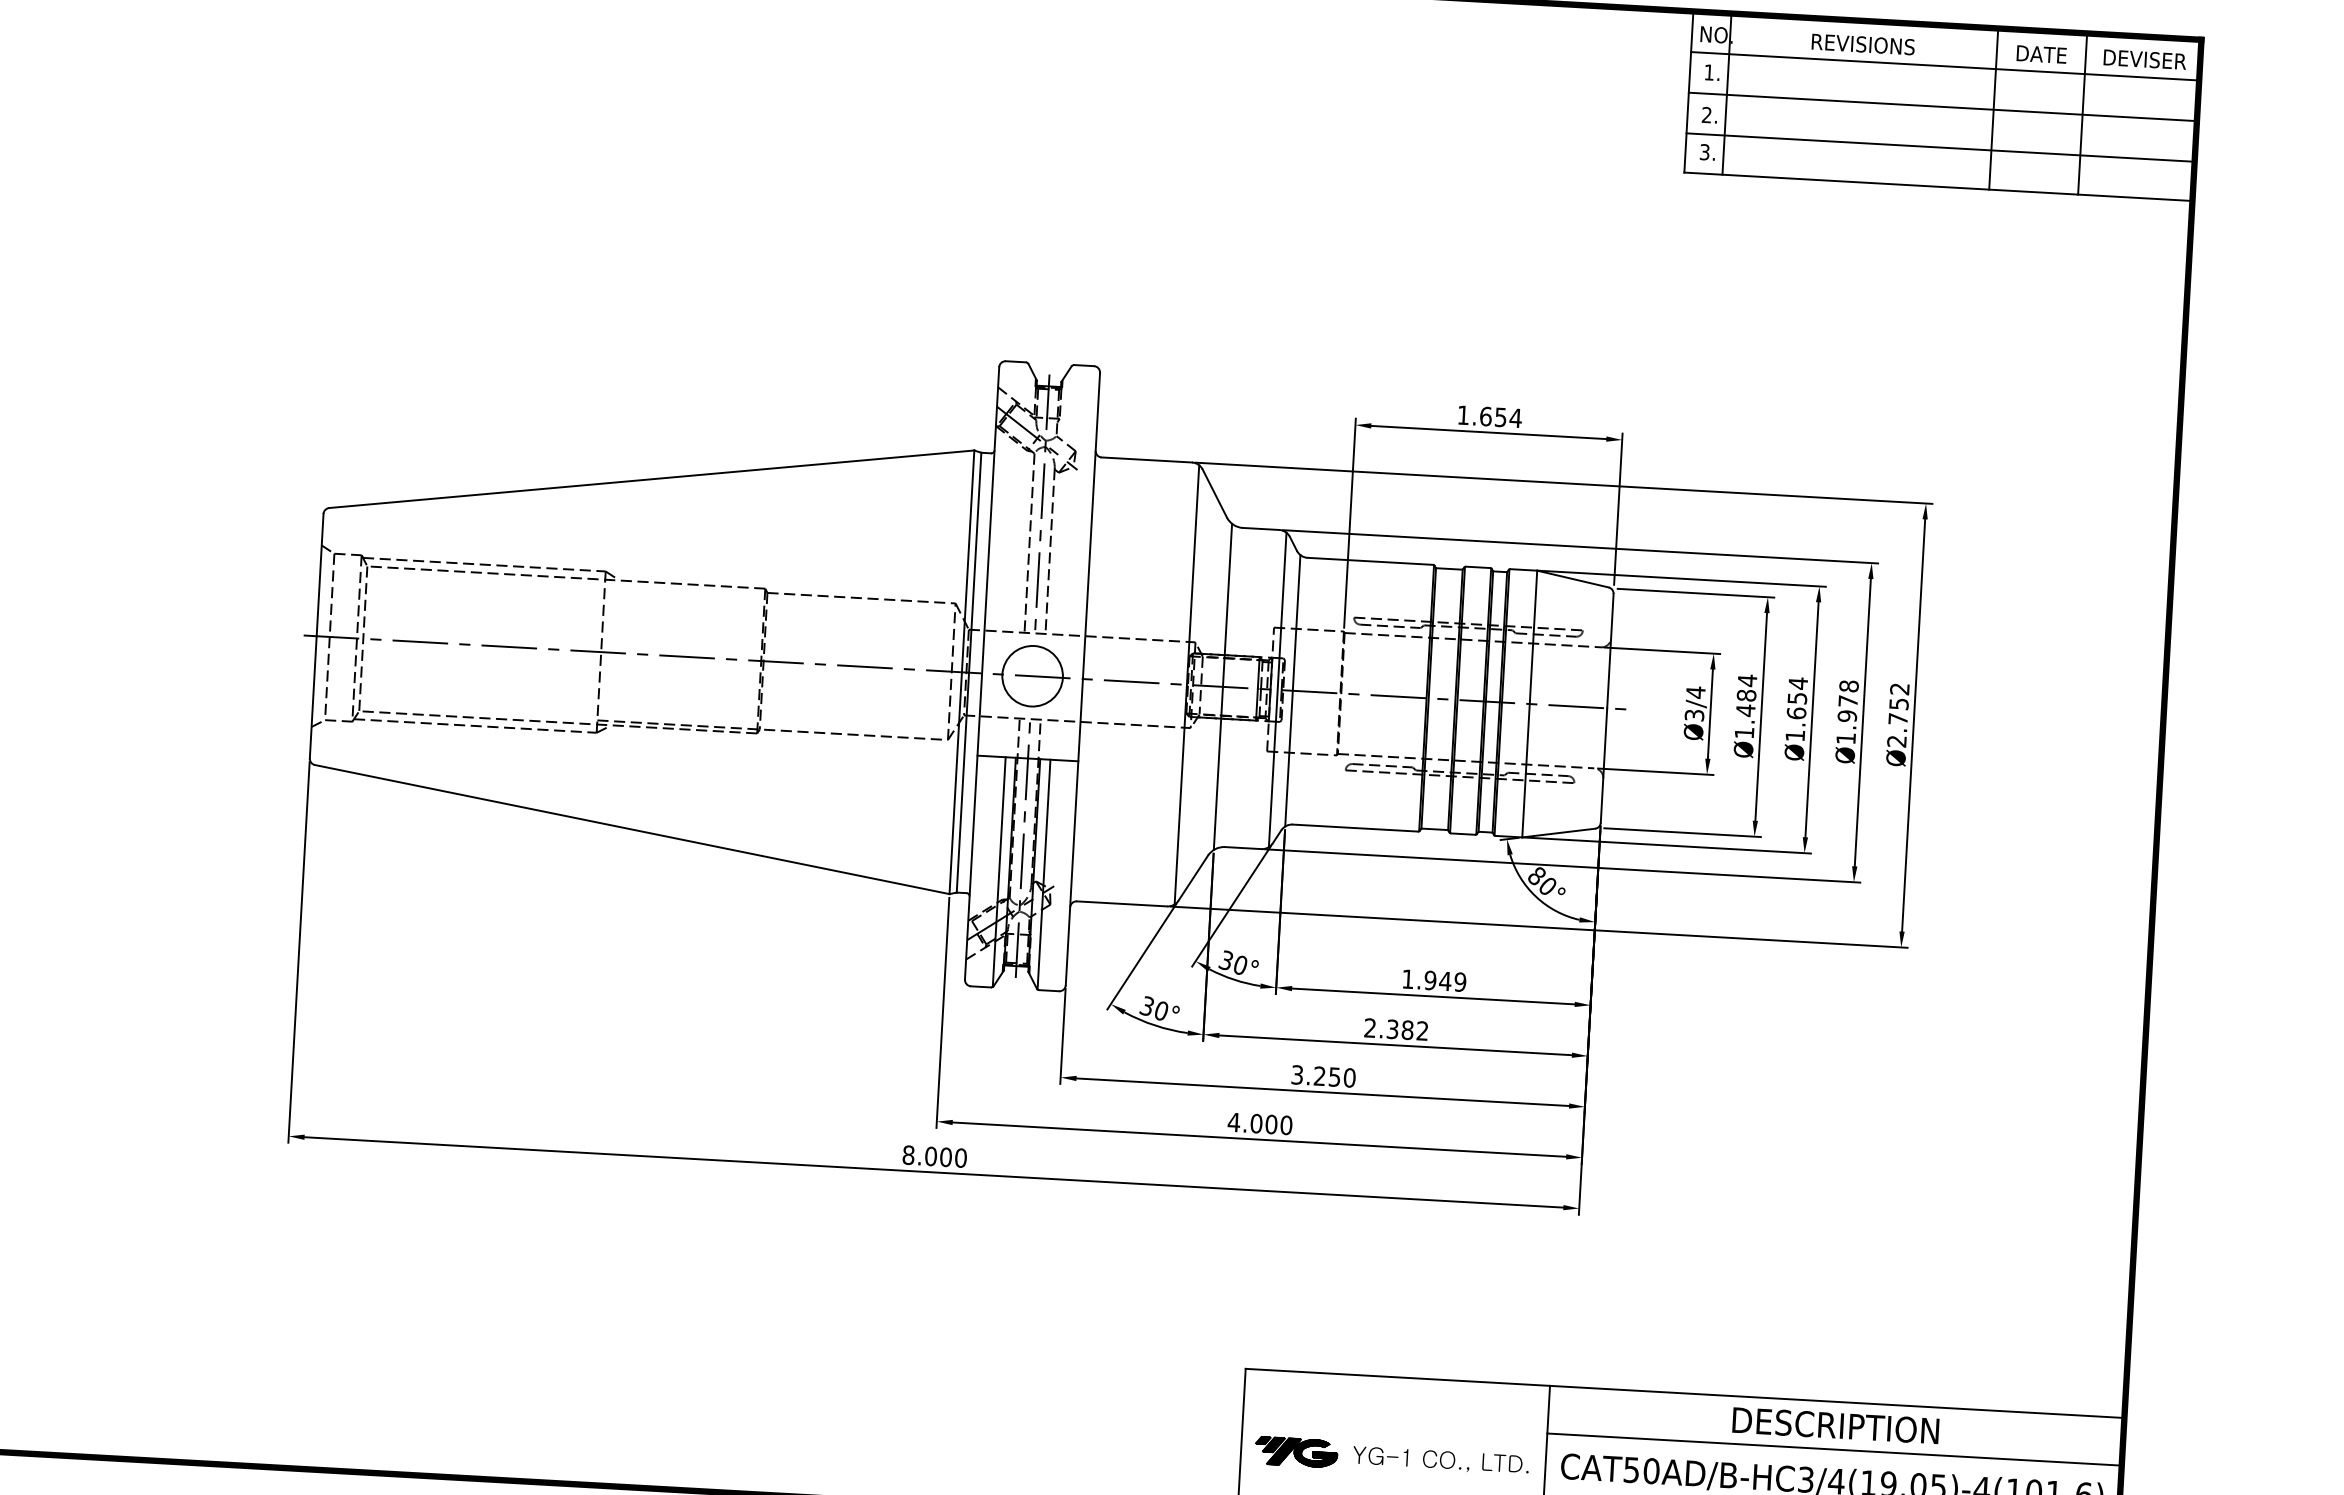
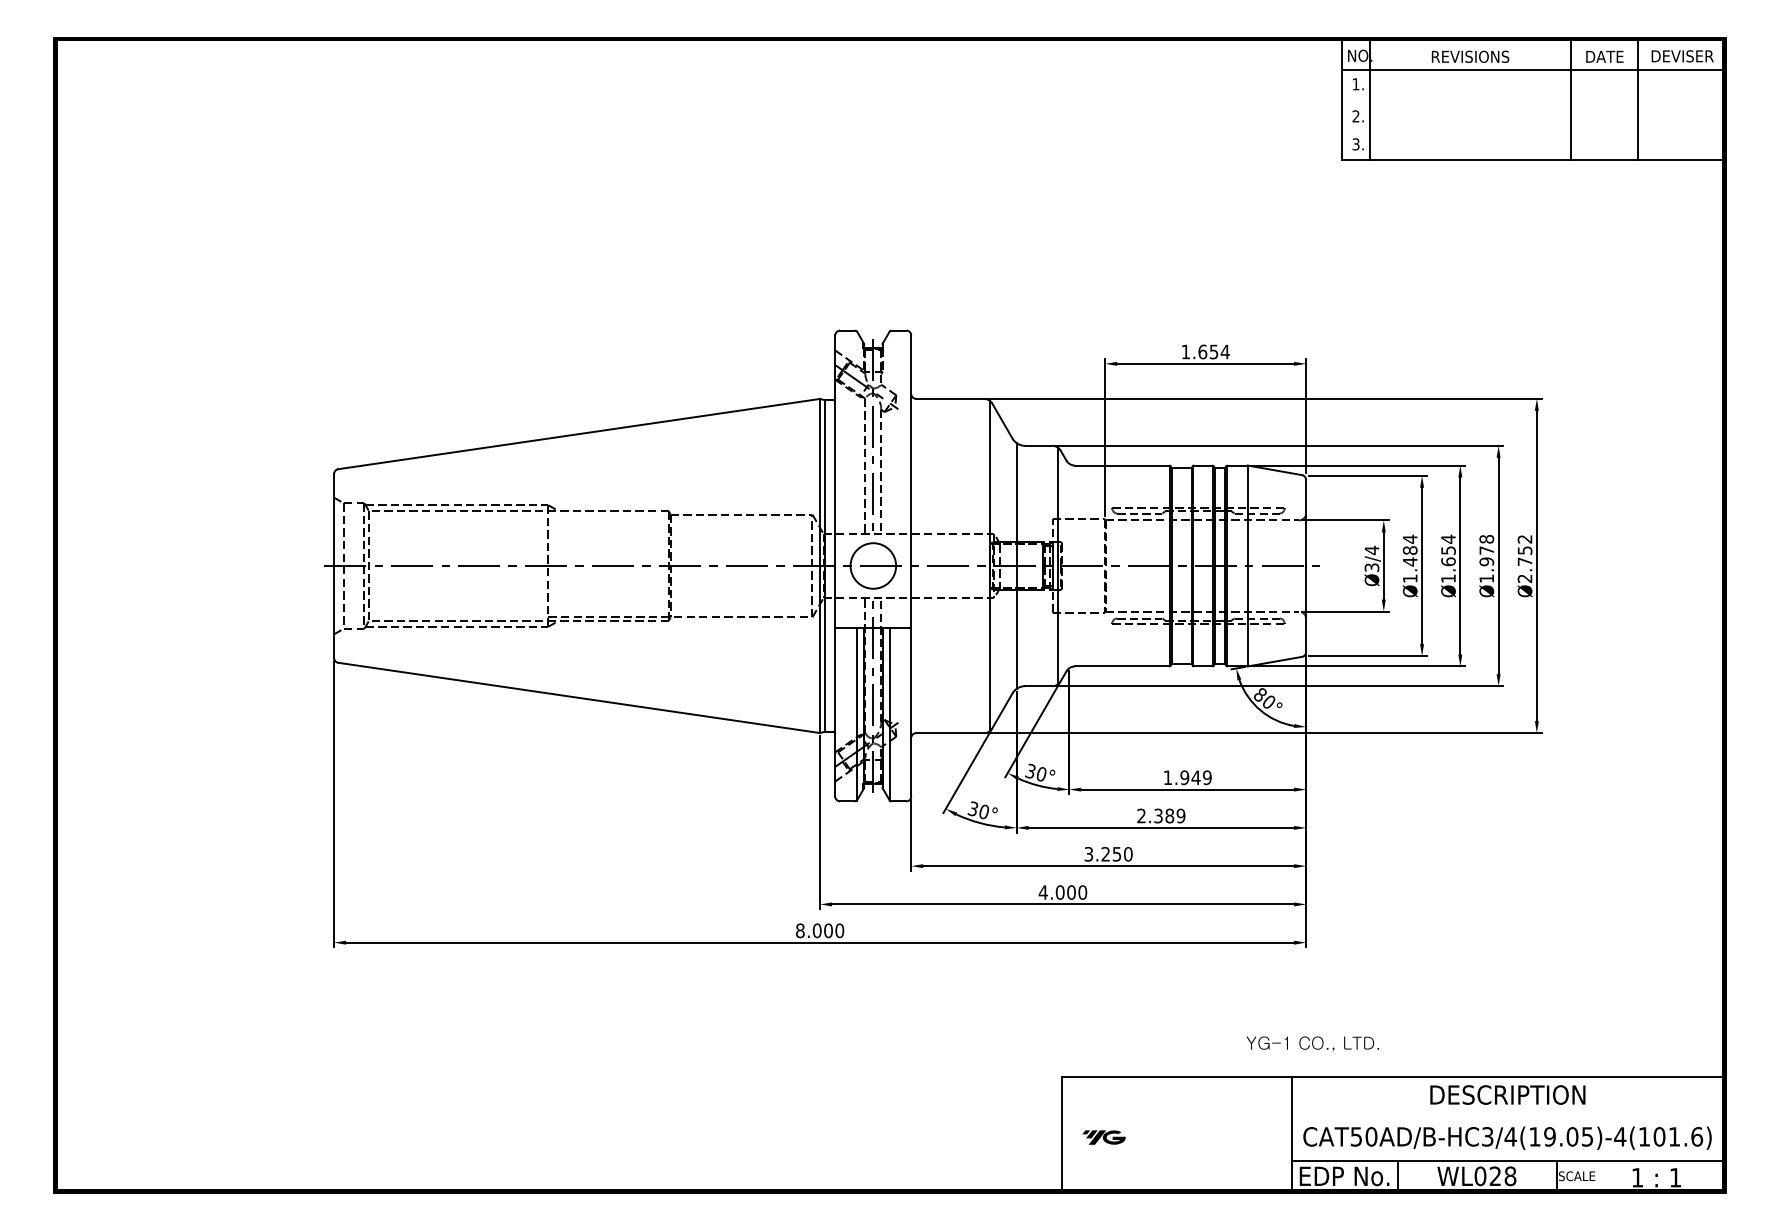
line: (1942, 107) -> (1532, 100), removed
line: (1940, 146) -> (1532, 130), removed
line: (1293, 690) -> (1069, 565), removed
text: (1421, 1030) -> (1180, 815), 2.382 -> 2.389
line: (1834, 1448) -> (1507, 1112), removed
part: (1295, 1452) -> (1103, 1137), size x0.7
text: (1440, 1460) -> (1312, 1043), moved

